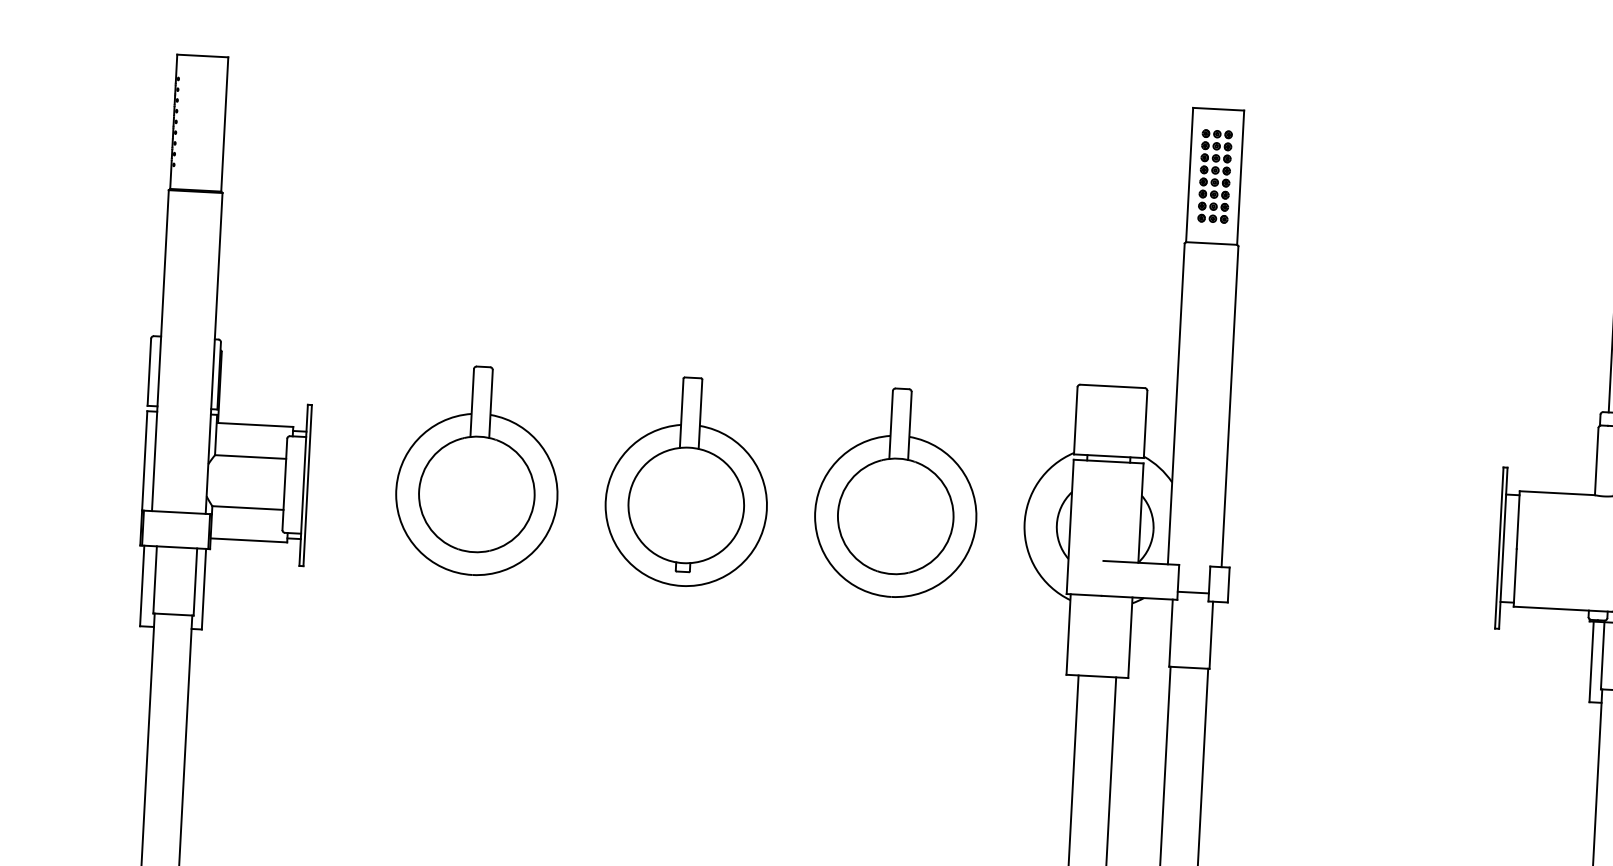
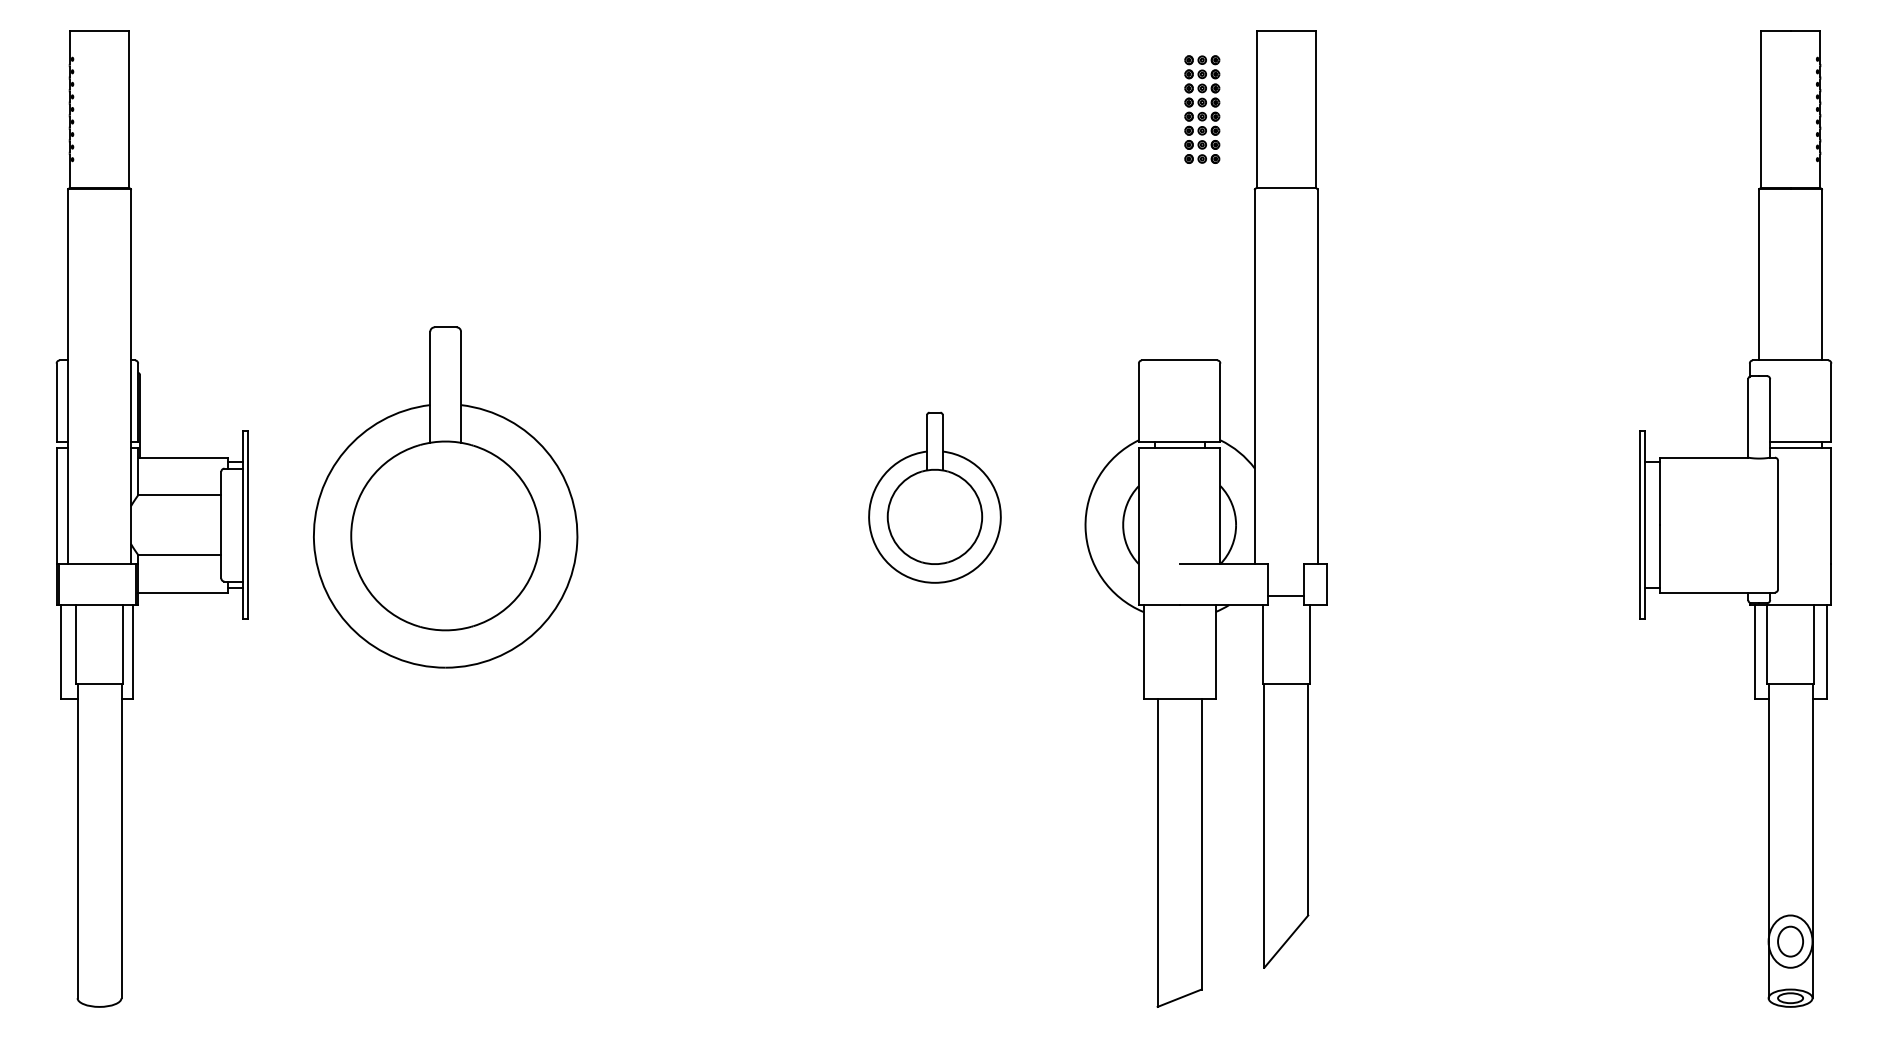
part: (1215, 176) -> (1202, 109), moved
part: (477, 470) -> (445, 497), size x1.4
part: (687, 481) -> (690, 497), removed
part: (896, 492) -> (934, 497), size x0.7

